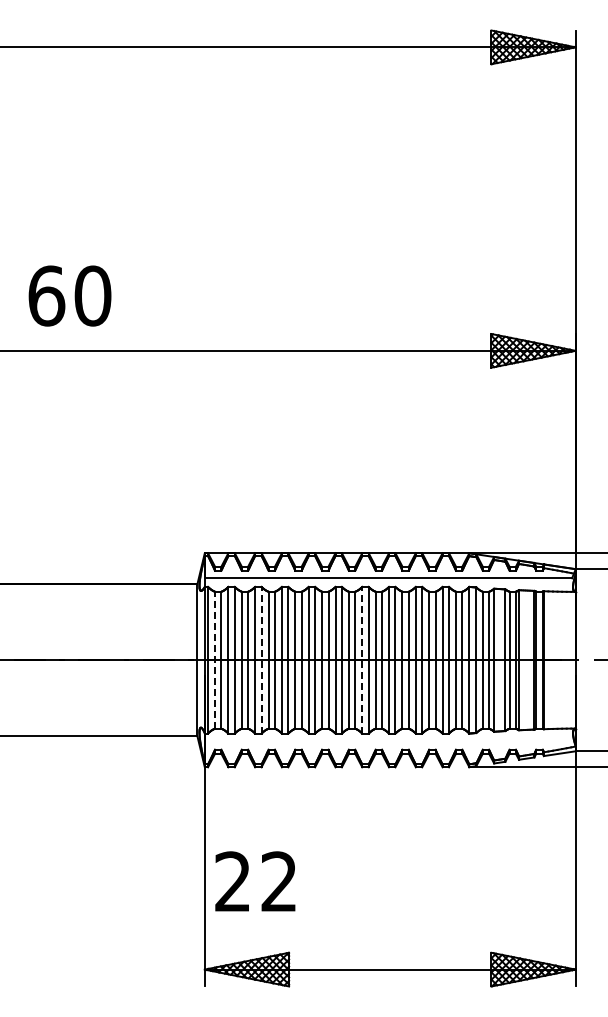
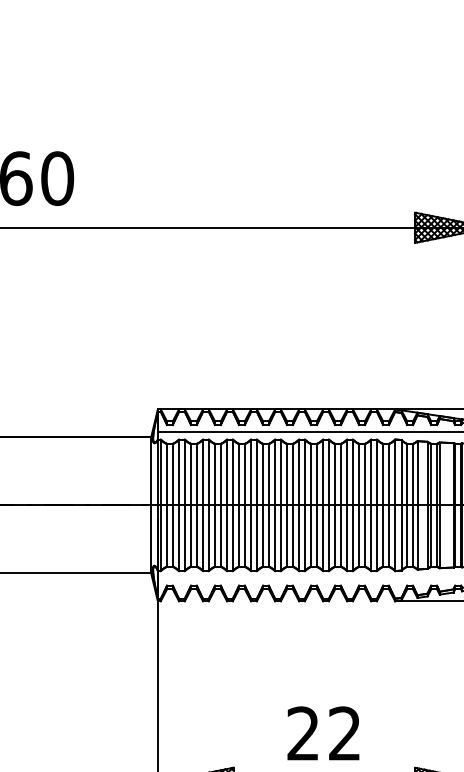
line: (261, 659) -> (208, 504), dashed -> solid
line: (362, 659) -> (299, 504), dashed -> solid
line: (215, 660) -> (167, 505), dashed -> solid
text: (255, 881) -> (323, 733), moved

